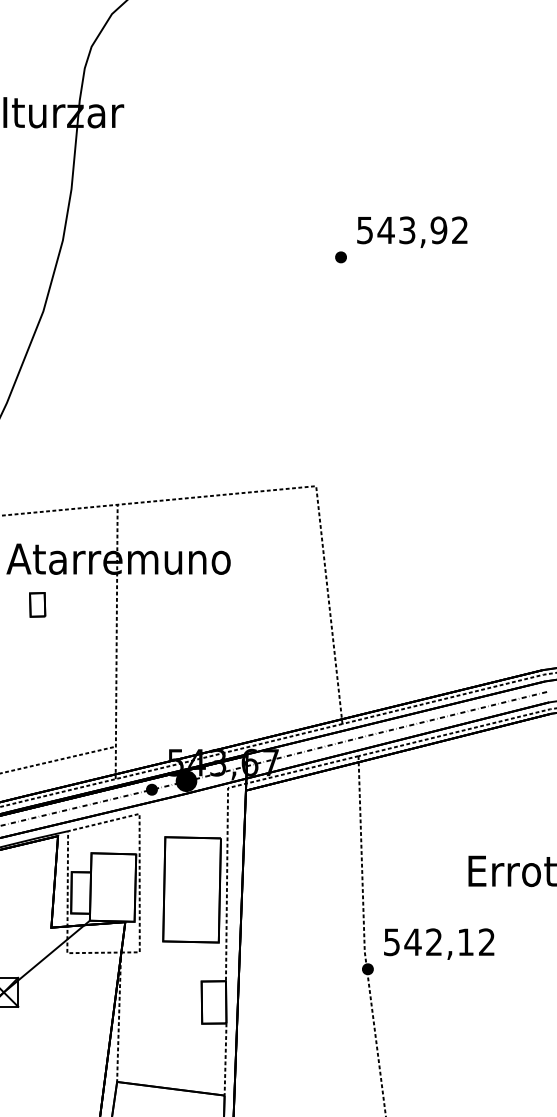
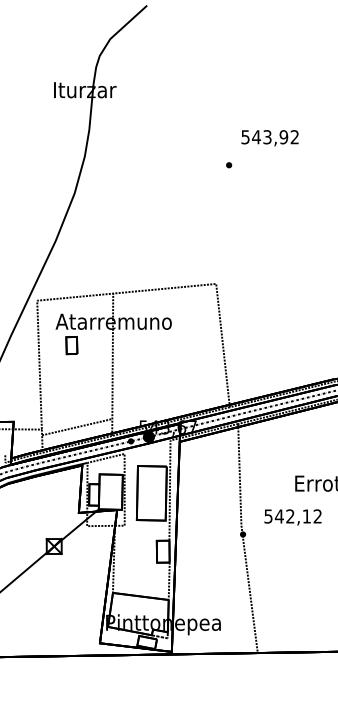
text: (411, 232) -> (269, 138), moved
part: (37, 604) -> (71, 345), size x1.4
text: (438, 944) -> (292, 517), moved

